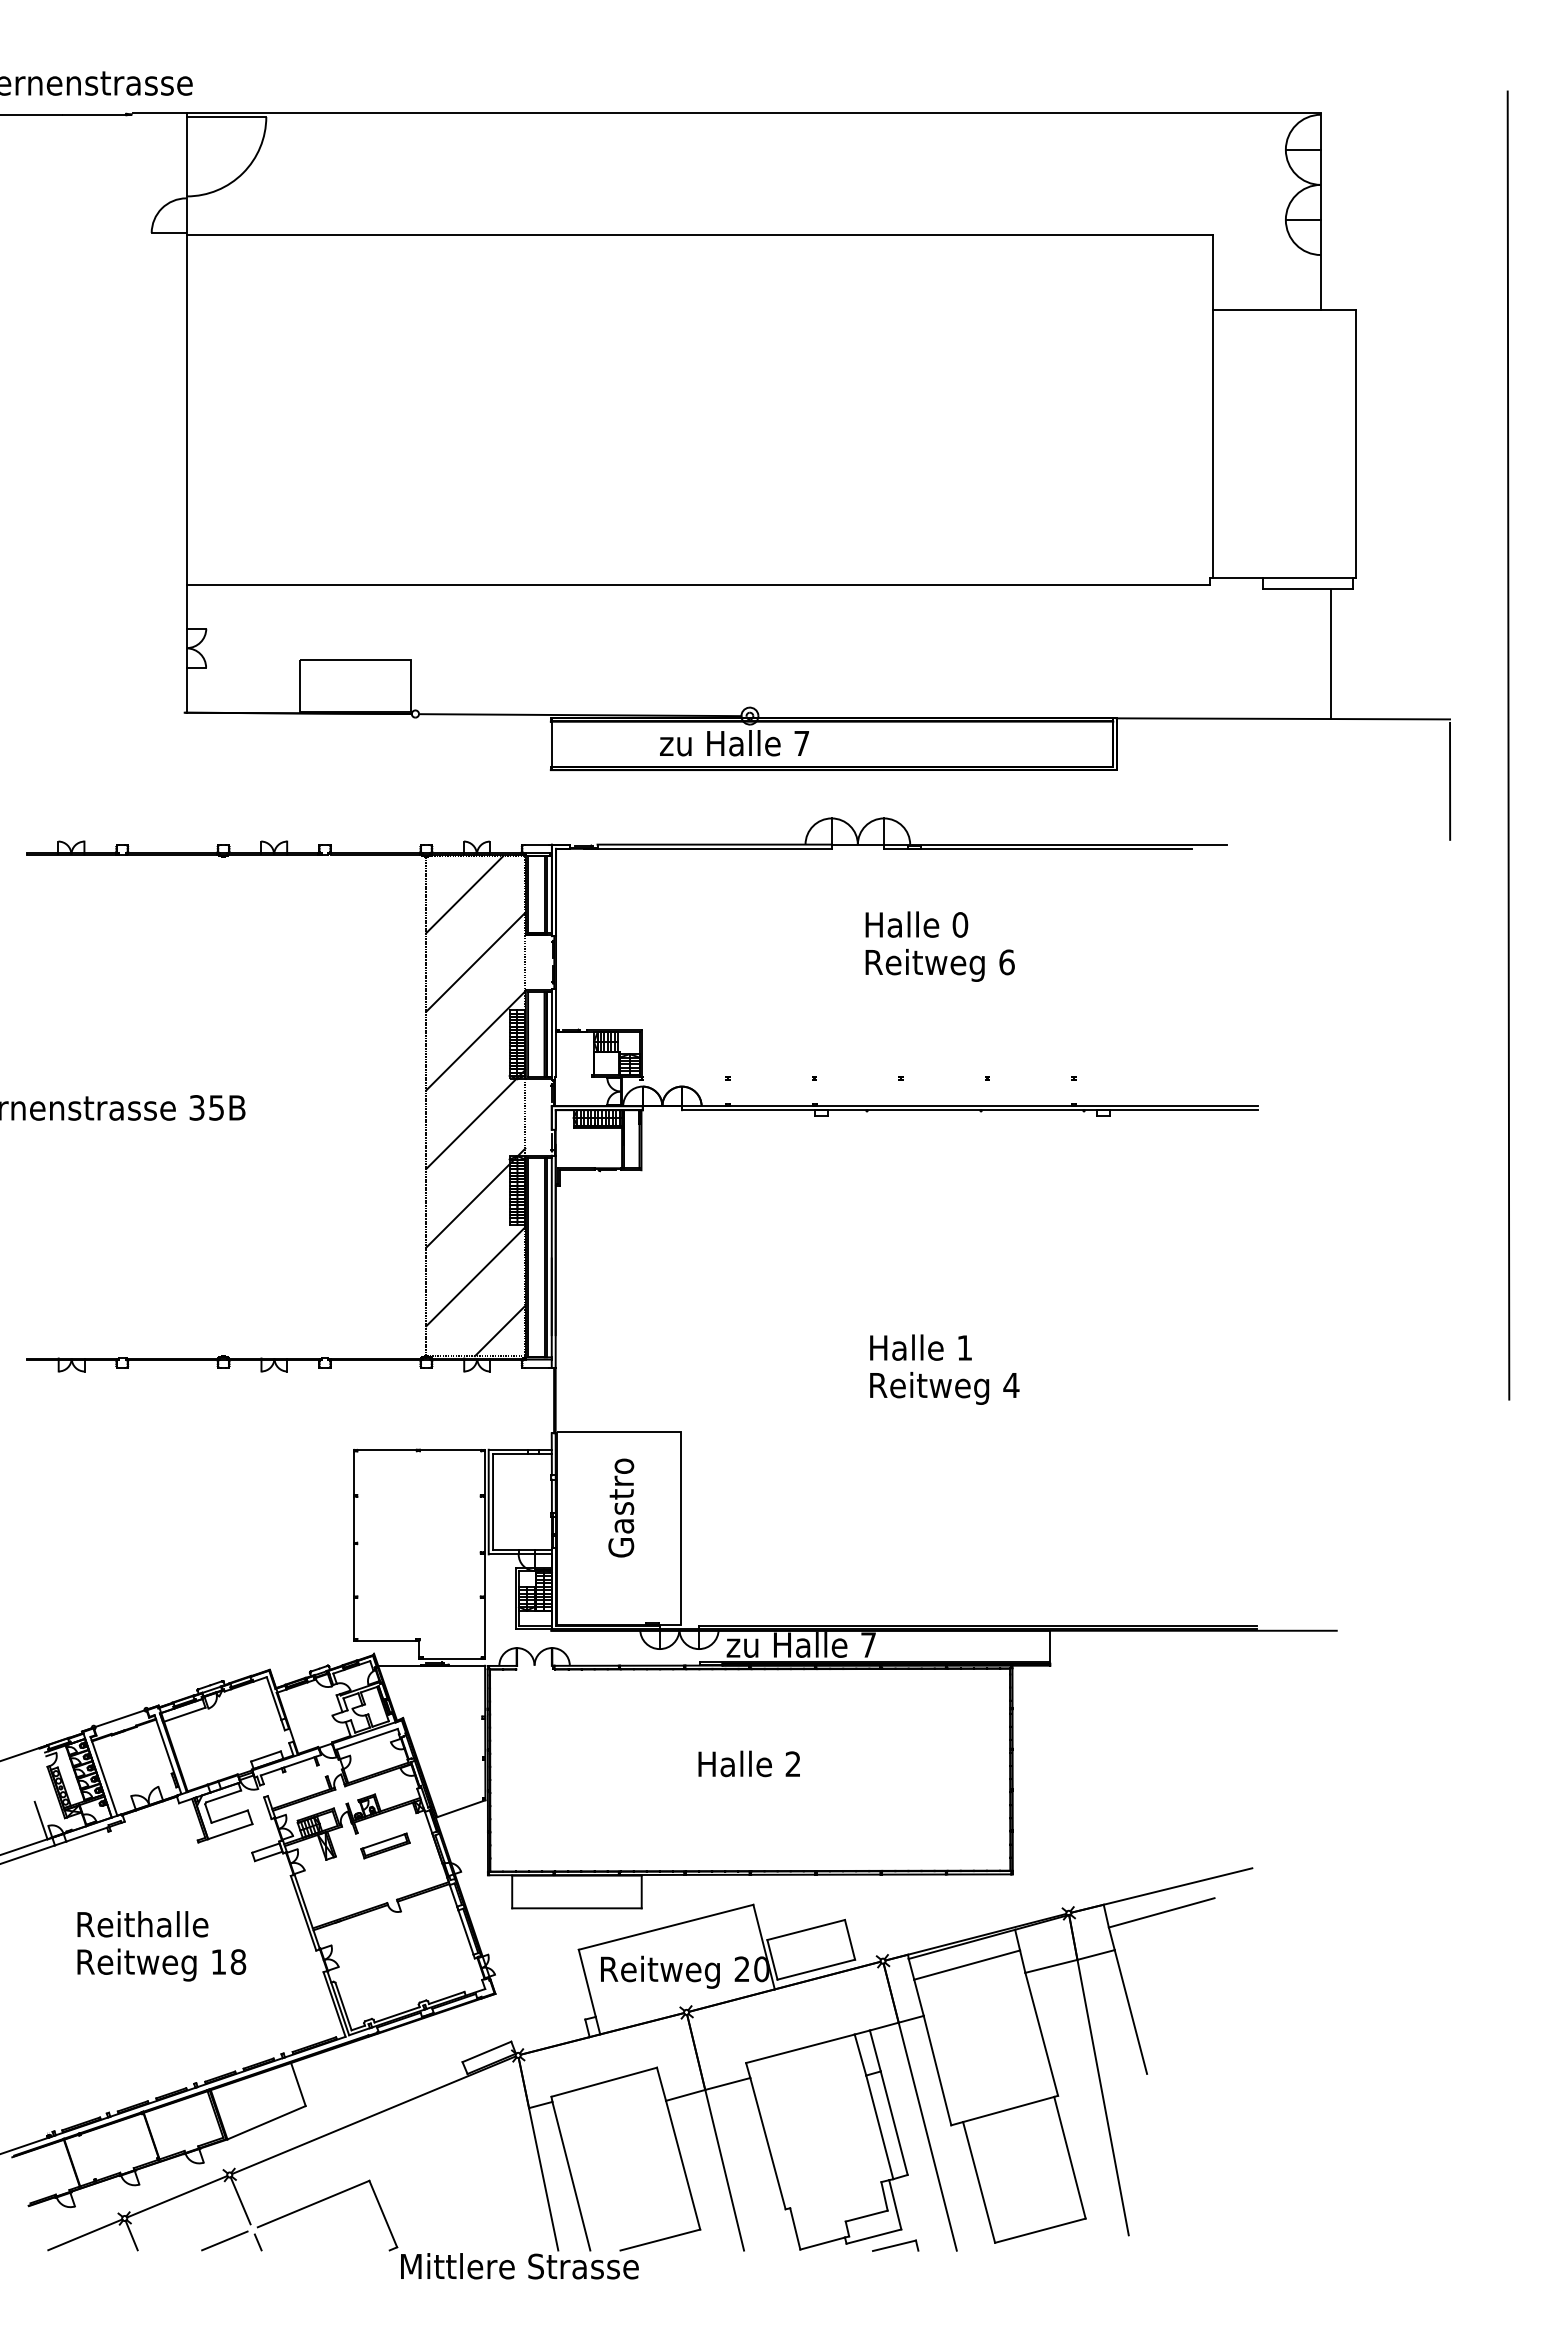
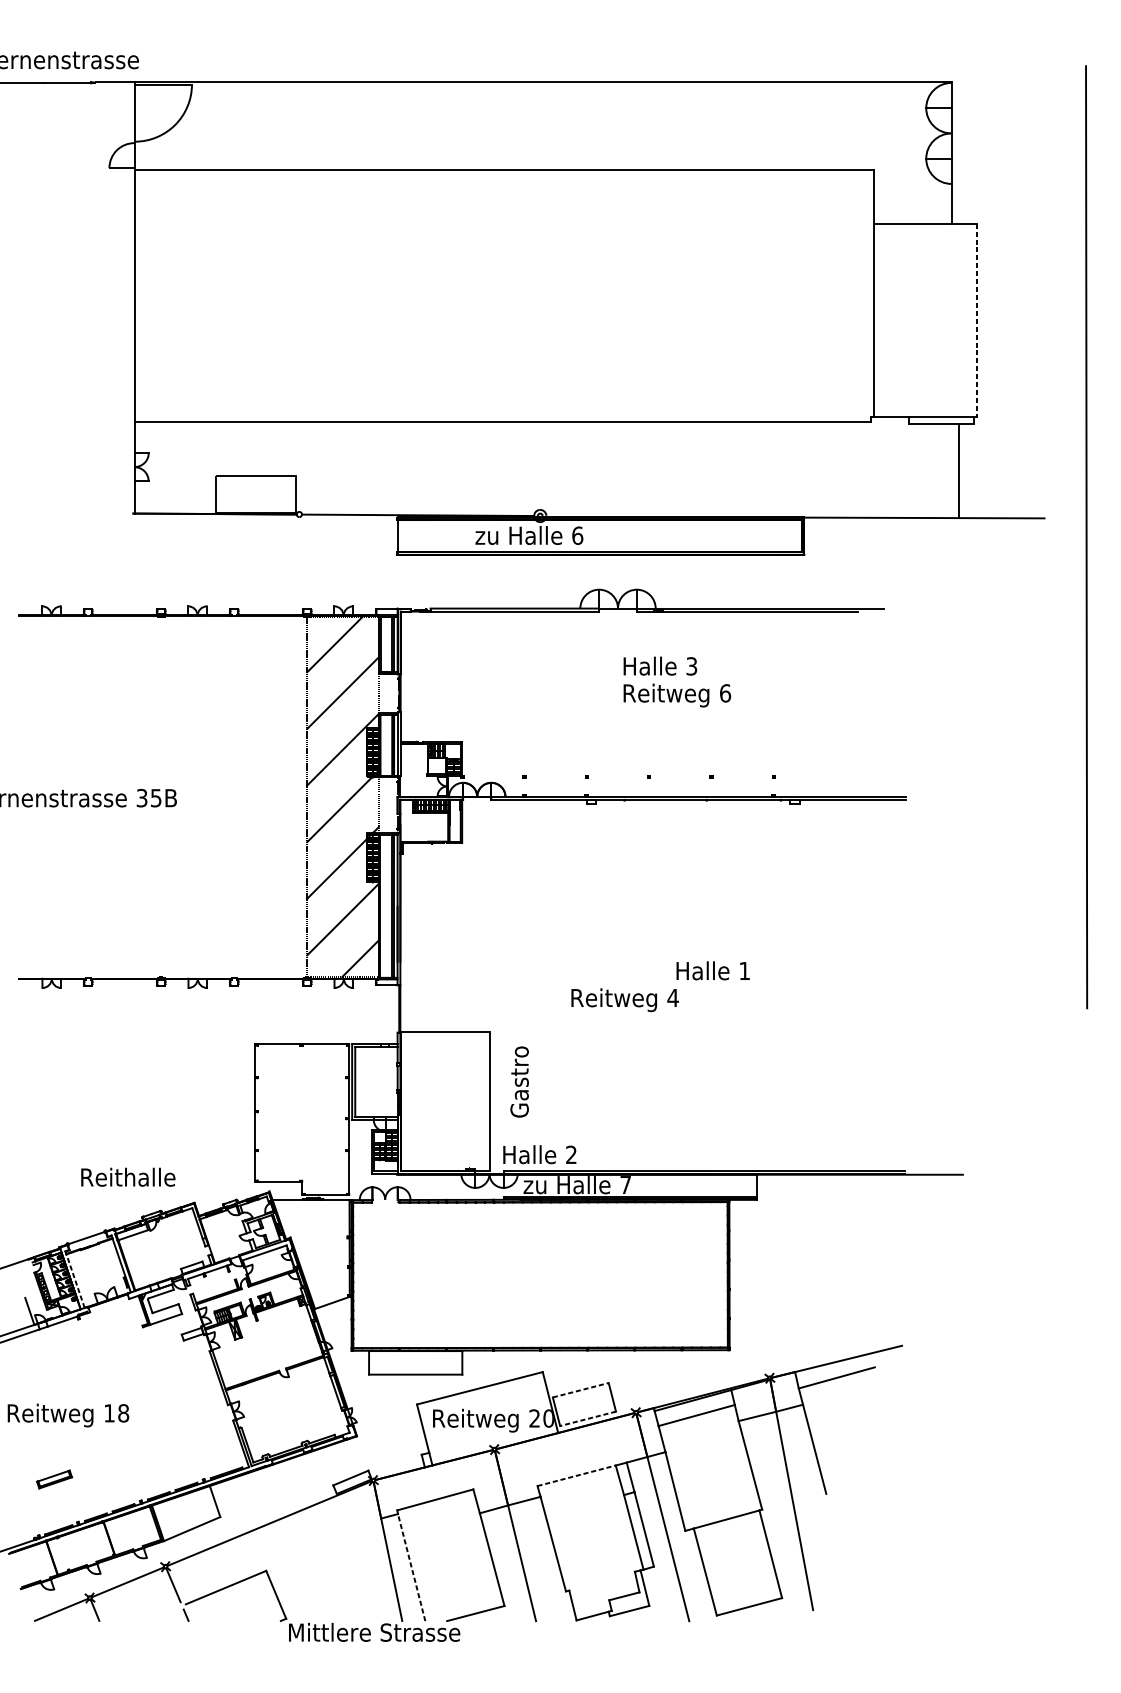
line: (1356, 444) -> (977, 320), solid -> dashed
text: (801, 743) -> (577, 535), 7 -> 6
line: (1450, 780) -> (1044, 562), removed
text: (960, 924) -> (691, 666), 0 -> 3
text: (920, 1347) -> (712, 970), moved
text: (944, 1388) -> (624, 1000), moved
text: (621, 1507) -> (519, 1081), moved
text: (748, 1763) -> (539, 1154), moved
line: (103, 1776) -> (74, 1279), solid -> dashed
part: (385, 1845) -> (54, 1479), moved
text: (142, 1924) -> (128, 1177), moved
line: (806, 1929) -> (581, 1389), solid -> dashed
text: (161, 1964) -> (68, 1415), moved
line: (815, 1969) -> (587, 1418), solid -> dashed
line: (800, 2048) -> (576, 1475), solid -> dashed
line: (571, 2176) -> (411, 1567), solid -> dashed
line: (224, 2240) -> (161, 1613), removed
part: (895, 2245) -> (645, 1617), removed

